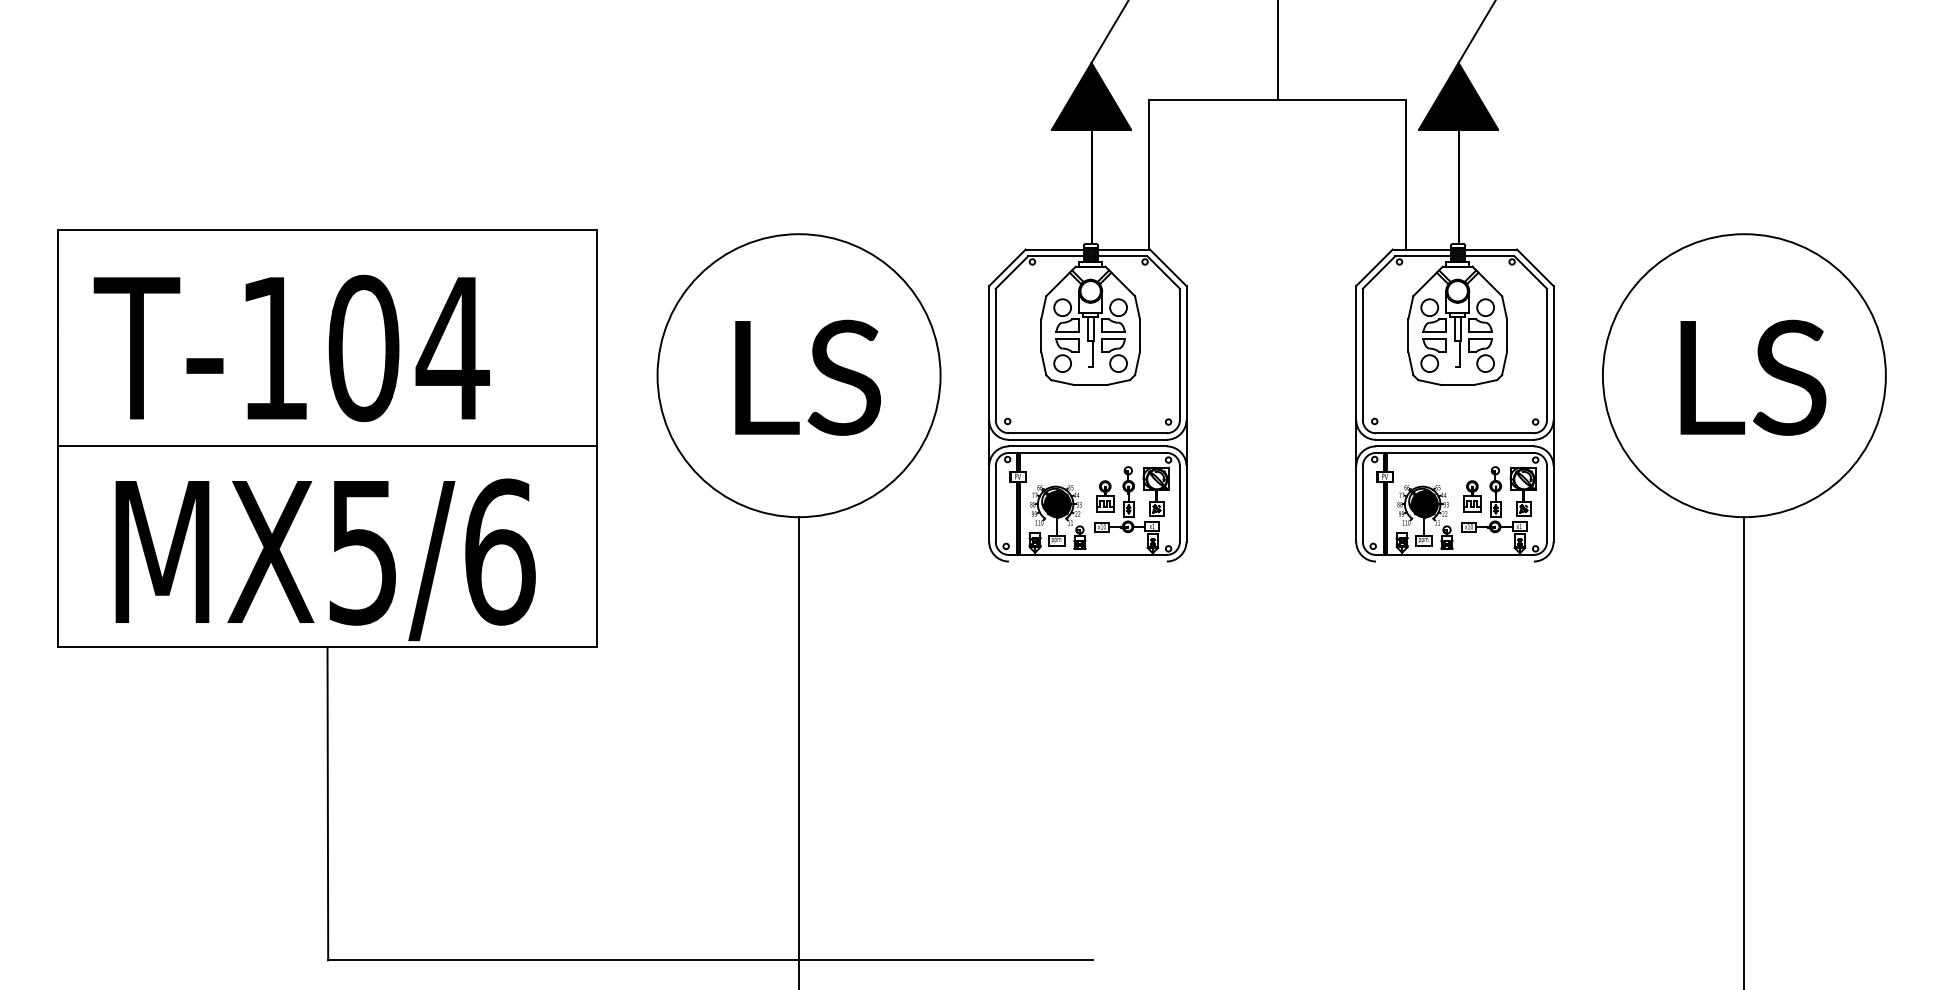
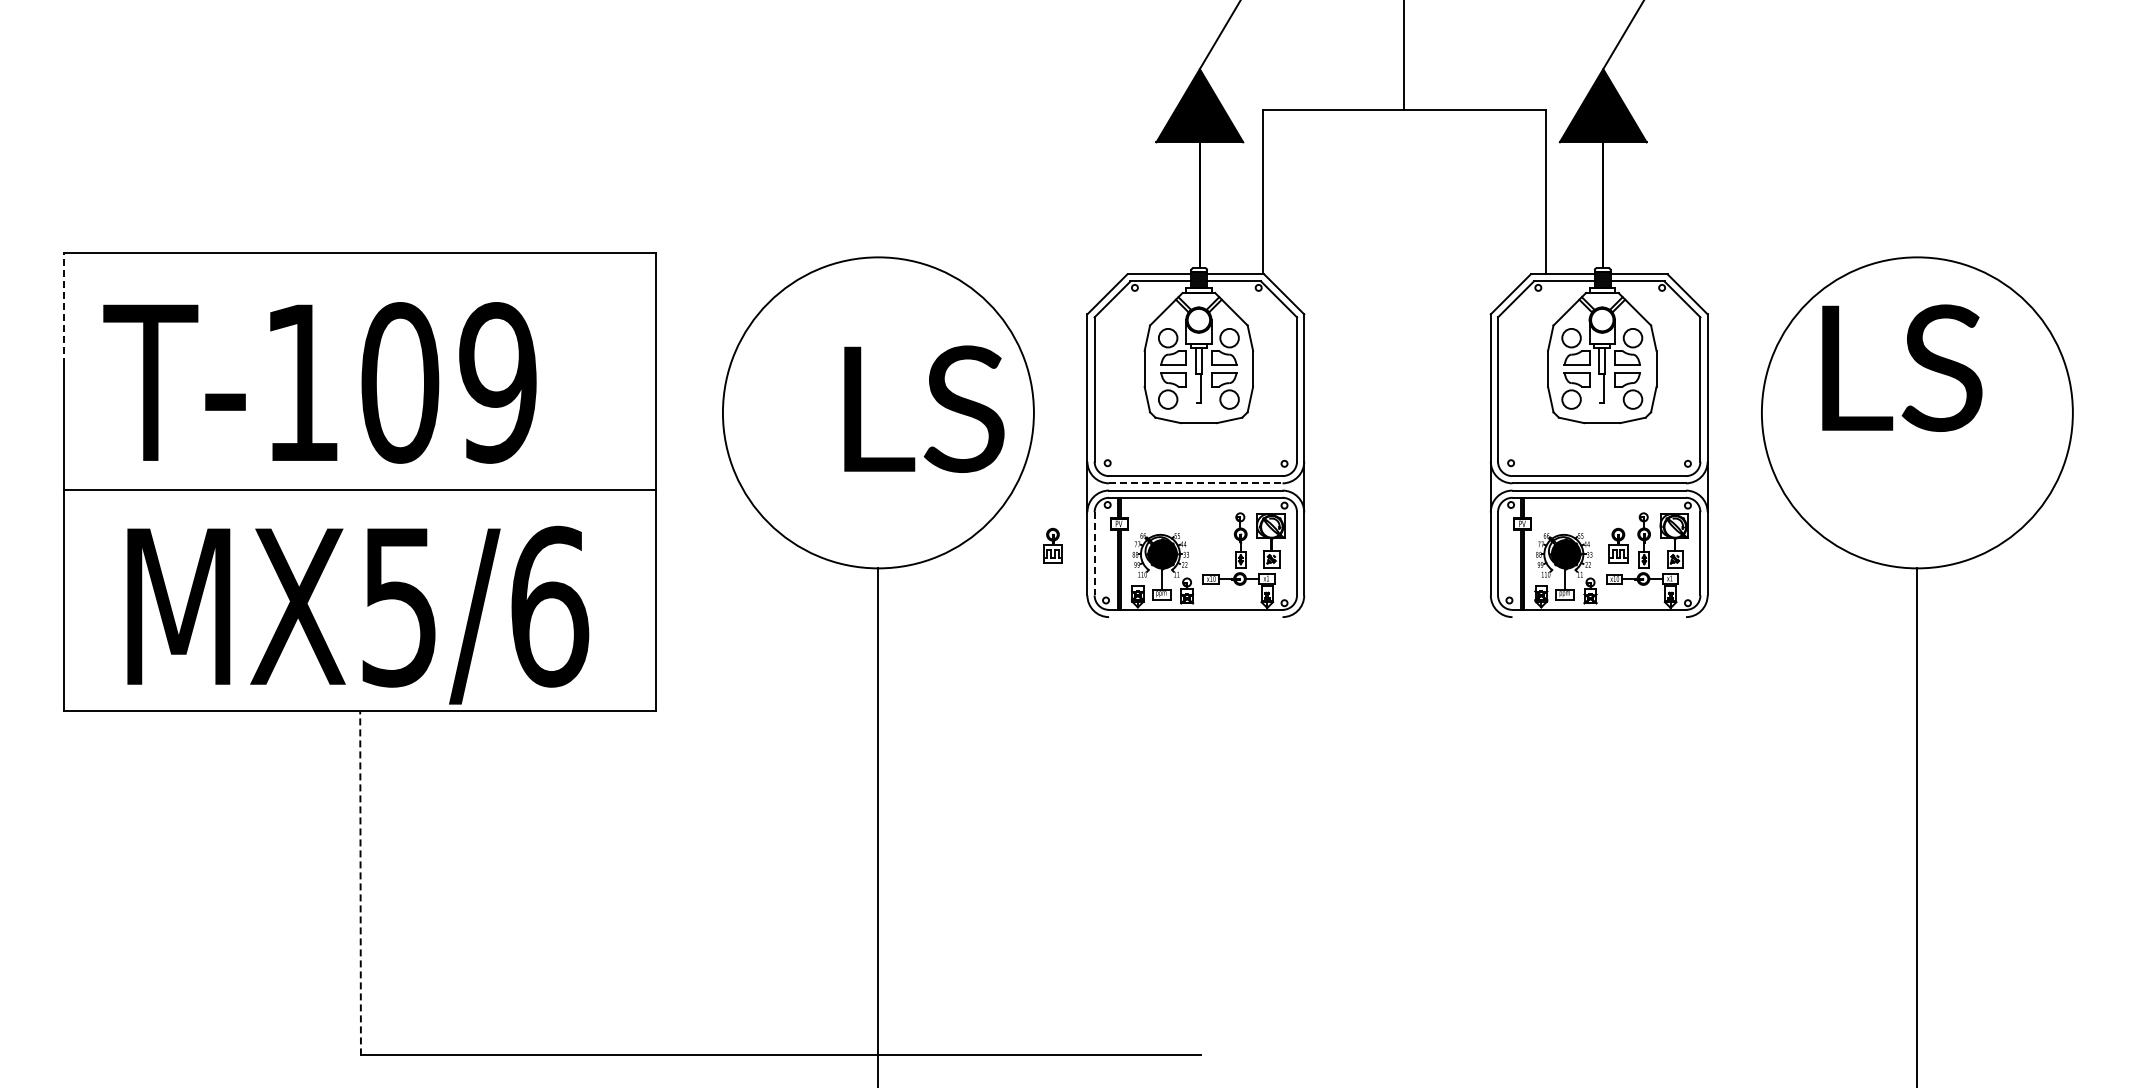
line: (58, 280) -> (64, 308), solid -> dashed
text: (452, 348) -> (497, 382), T-104 -> T-109
text: (808, 377) -> (924, 408), moved
text: (1753, 377) -> (1902, 367), moved
line: (1087, 439) -> (1195, 483), solid -> dashed
part: (1104, 496) -> (1052, 545), moved
line: (995, 503) -> (1094, 553), solid -> dashed
line: (327, 803) -> (360, 882), solid -> dashed

